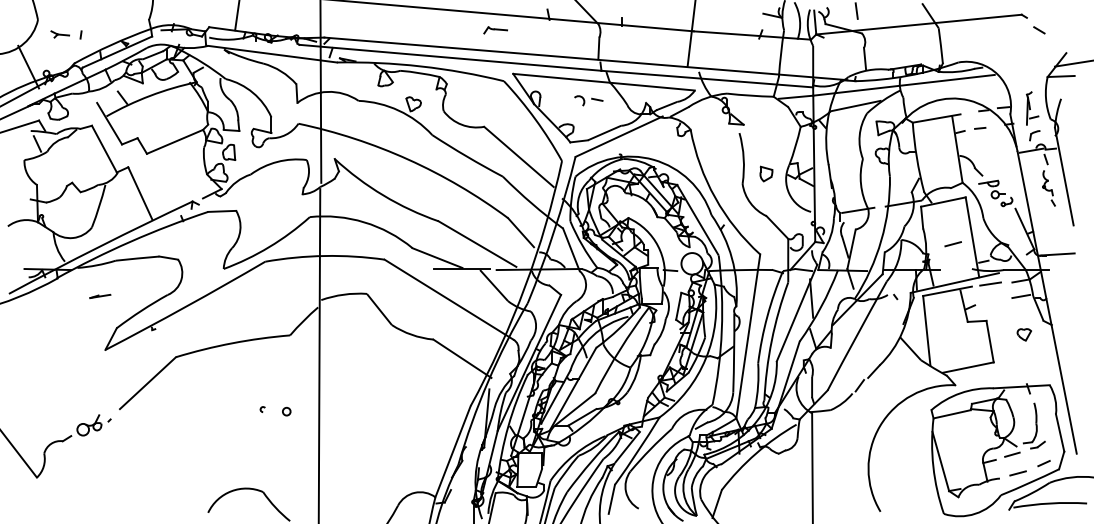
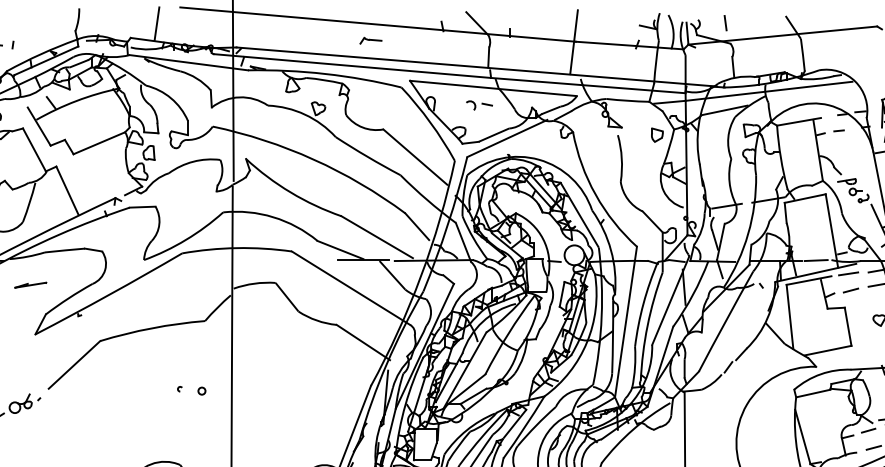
part: (495, 30) -> (370, 40), moved
part: (766, 173) -> (657, 134), moved
line: (952, 244) -> (850, 290), moved
line: (954, 269) -> (815, 260), added
part: (100, 296) -> (30, 285), size x1.67

